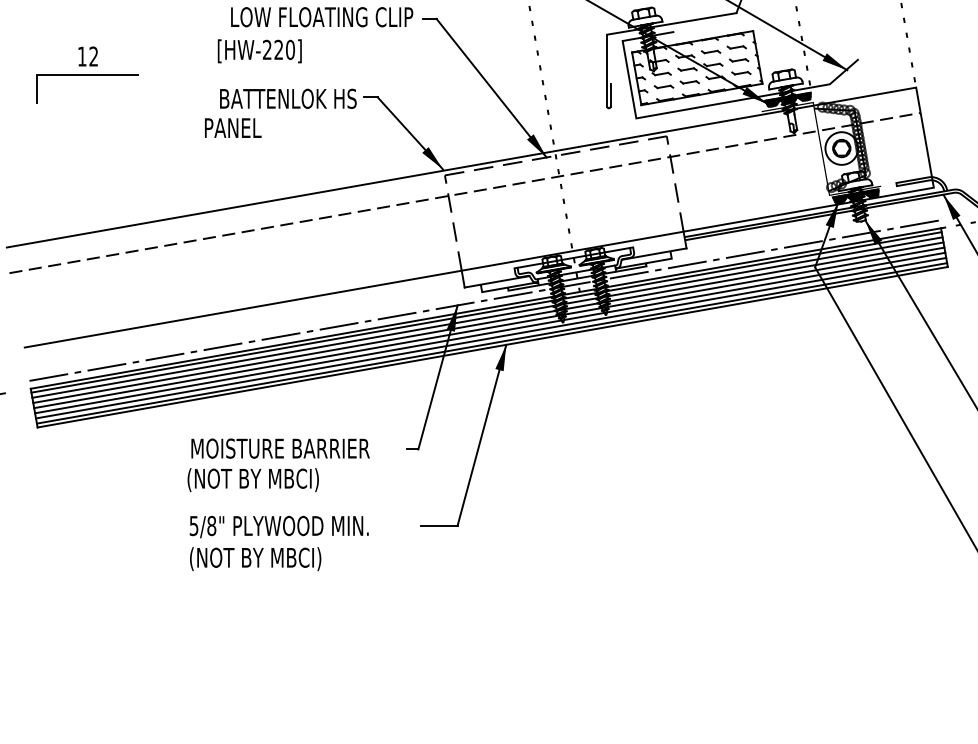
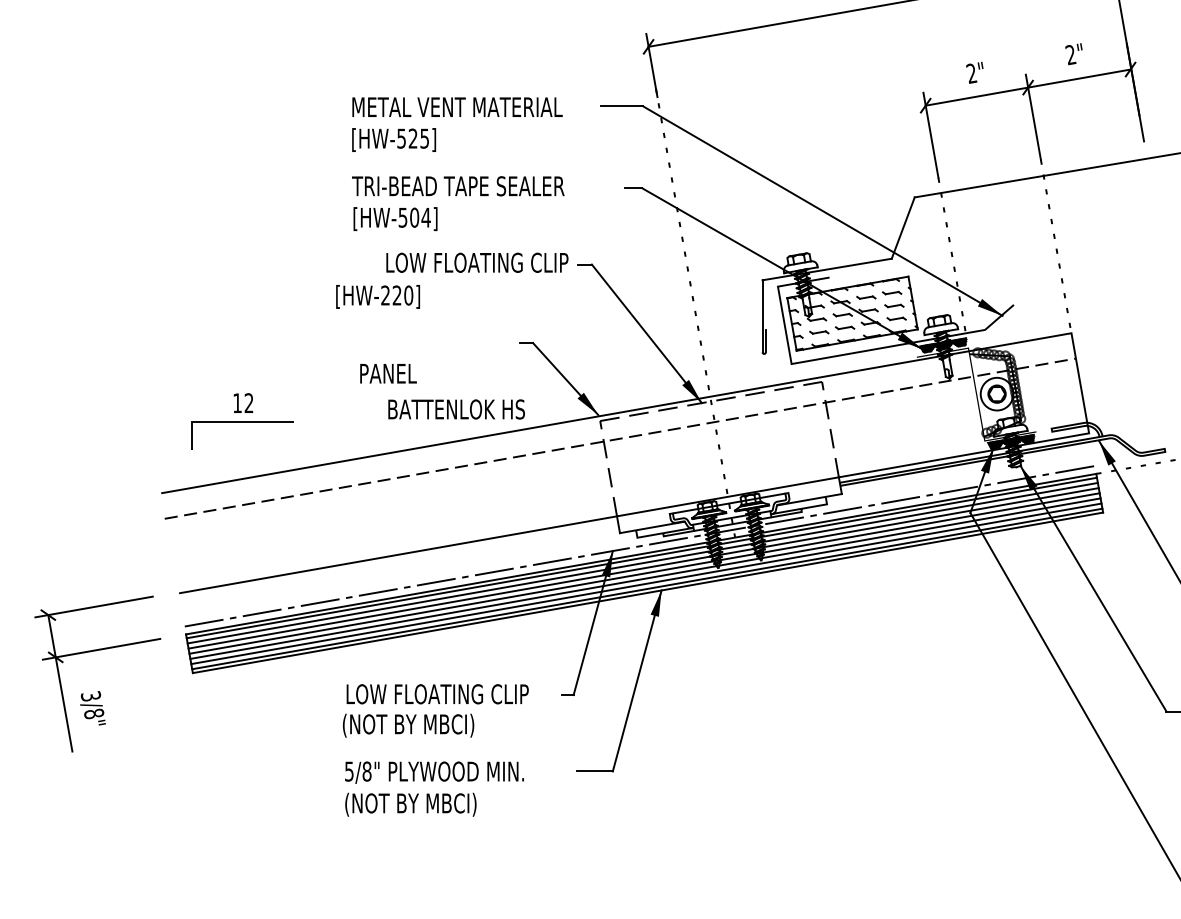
text: (259, 50) -> (377, 296), moved
part: (87, 74) -> (242, 421), moved
text: (288, 98) -> (456, 409), moved
text: (283, 448) -> (438, 694), MOISTURE BARRIER -> LOW FLOATING CLIP

